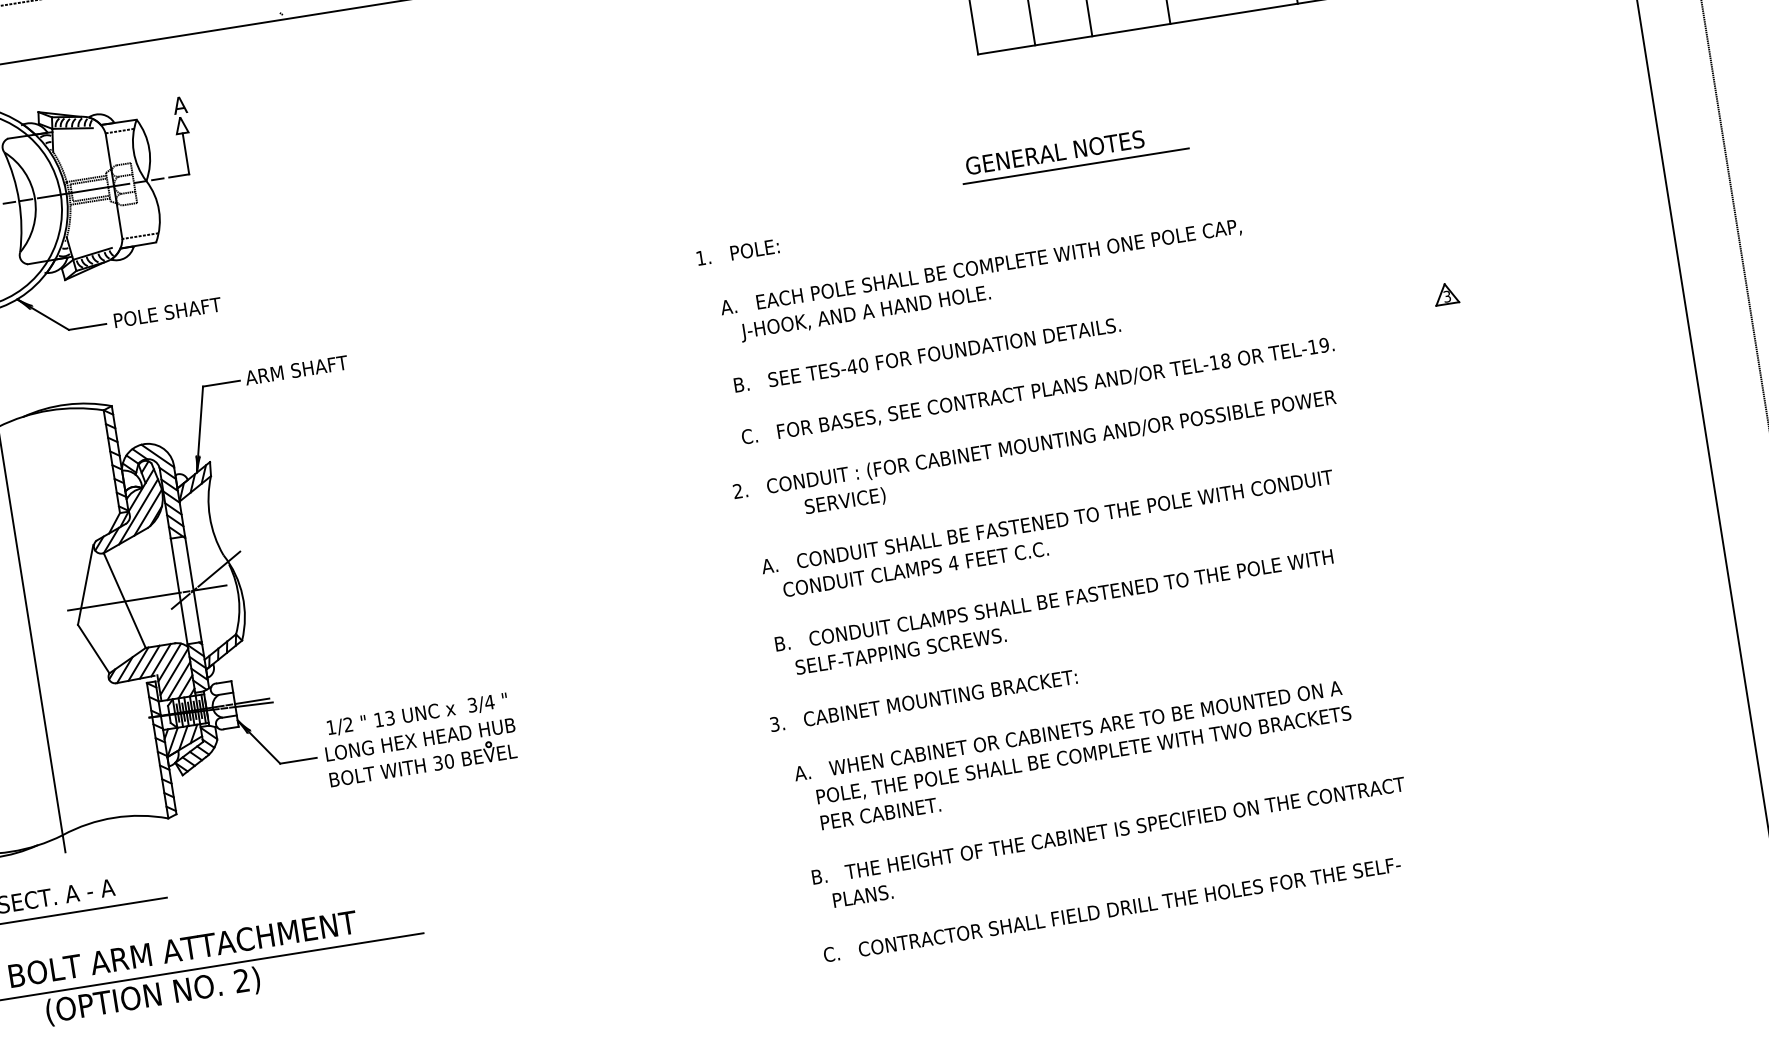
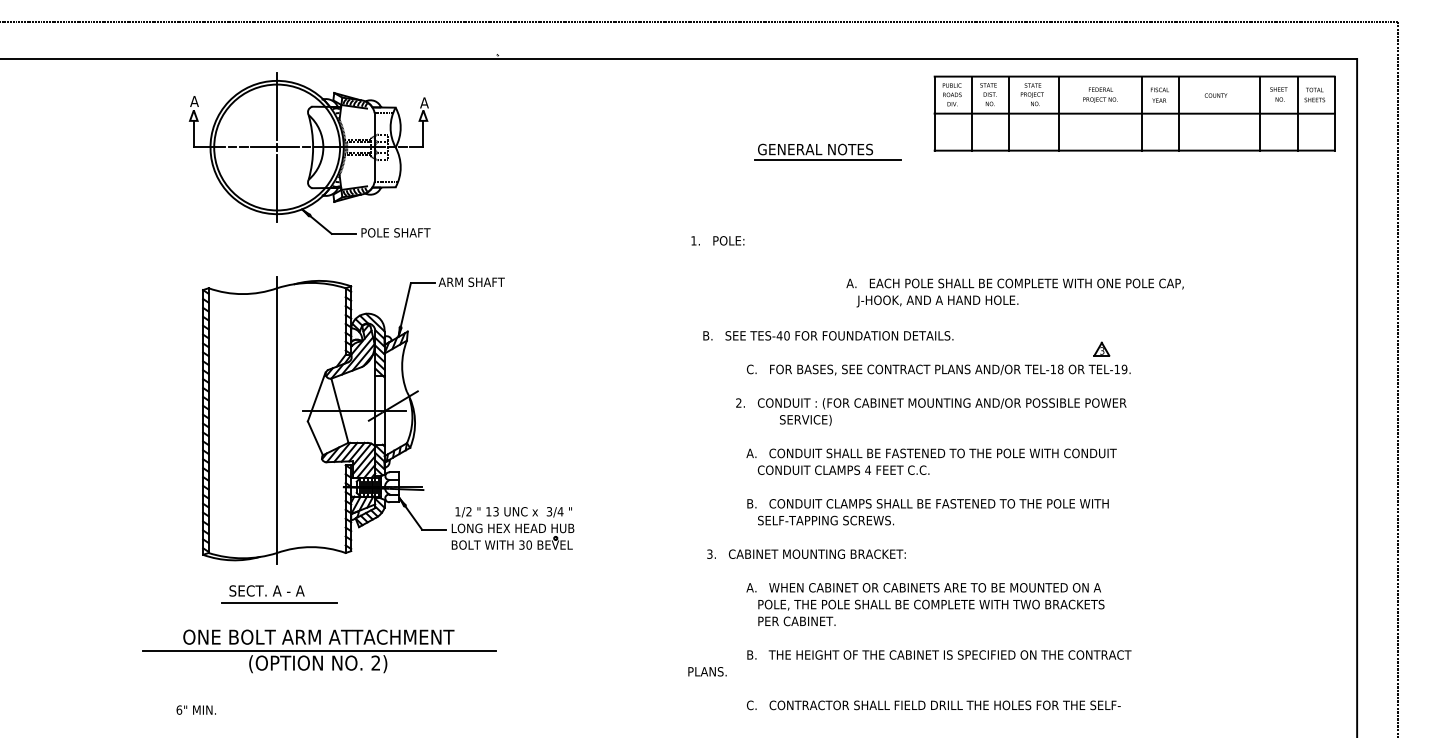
part: (1074, 152) -> (827, 151), moved
text: (737, 251) -> (717, 240), moved
text: (982, 281) -> (1014, 292), moved
part: (1445, 293) -> (1101, 348), moved
text: (927, 354) -> (828, 335), moved
text: (923, 699) -> (806, 553), moved
text: (862, 895) -> (707, 671), moved

